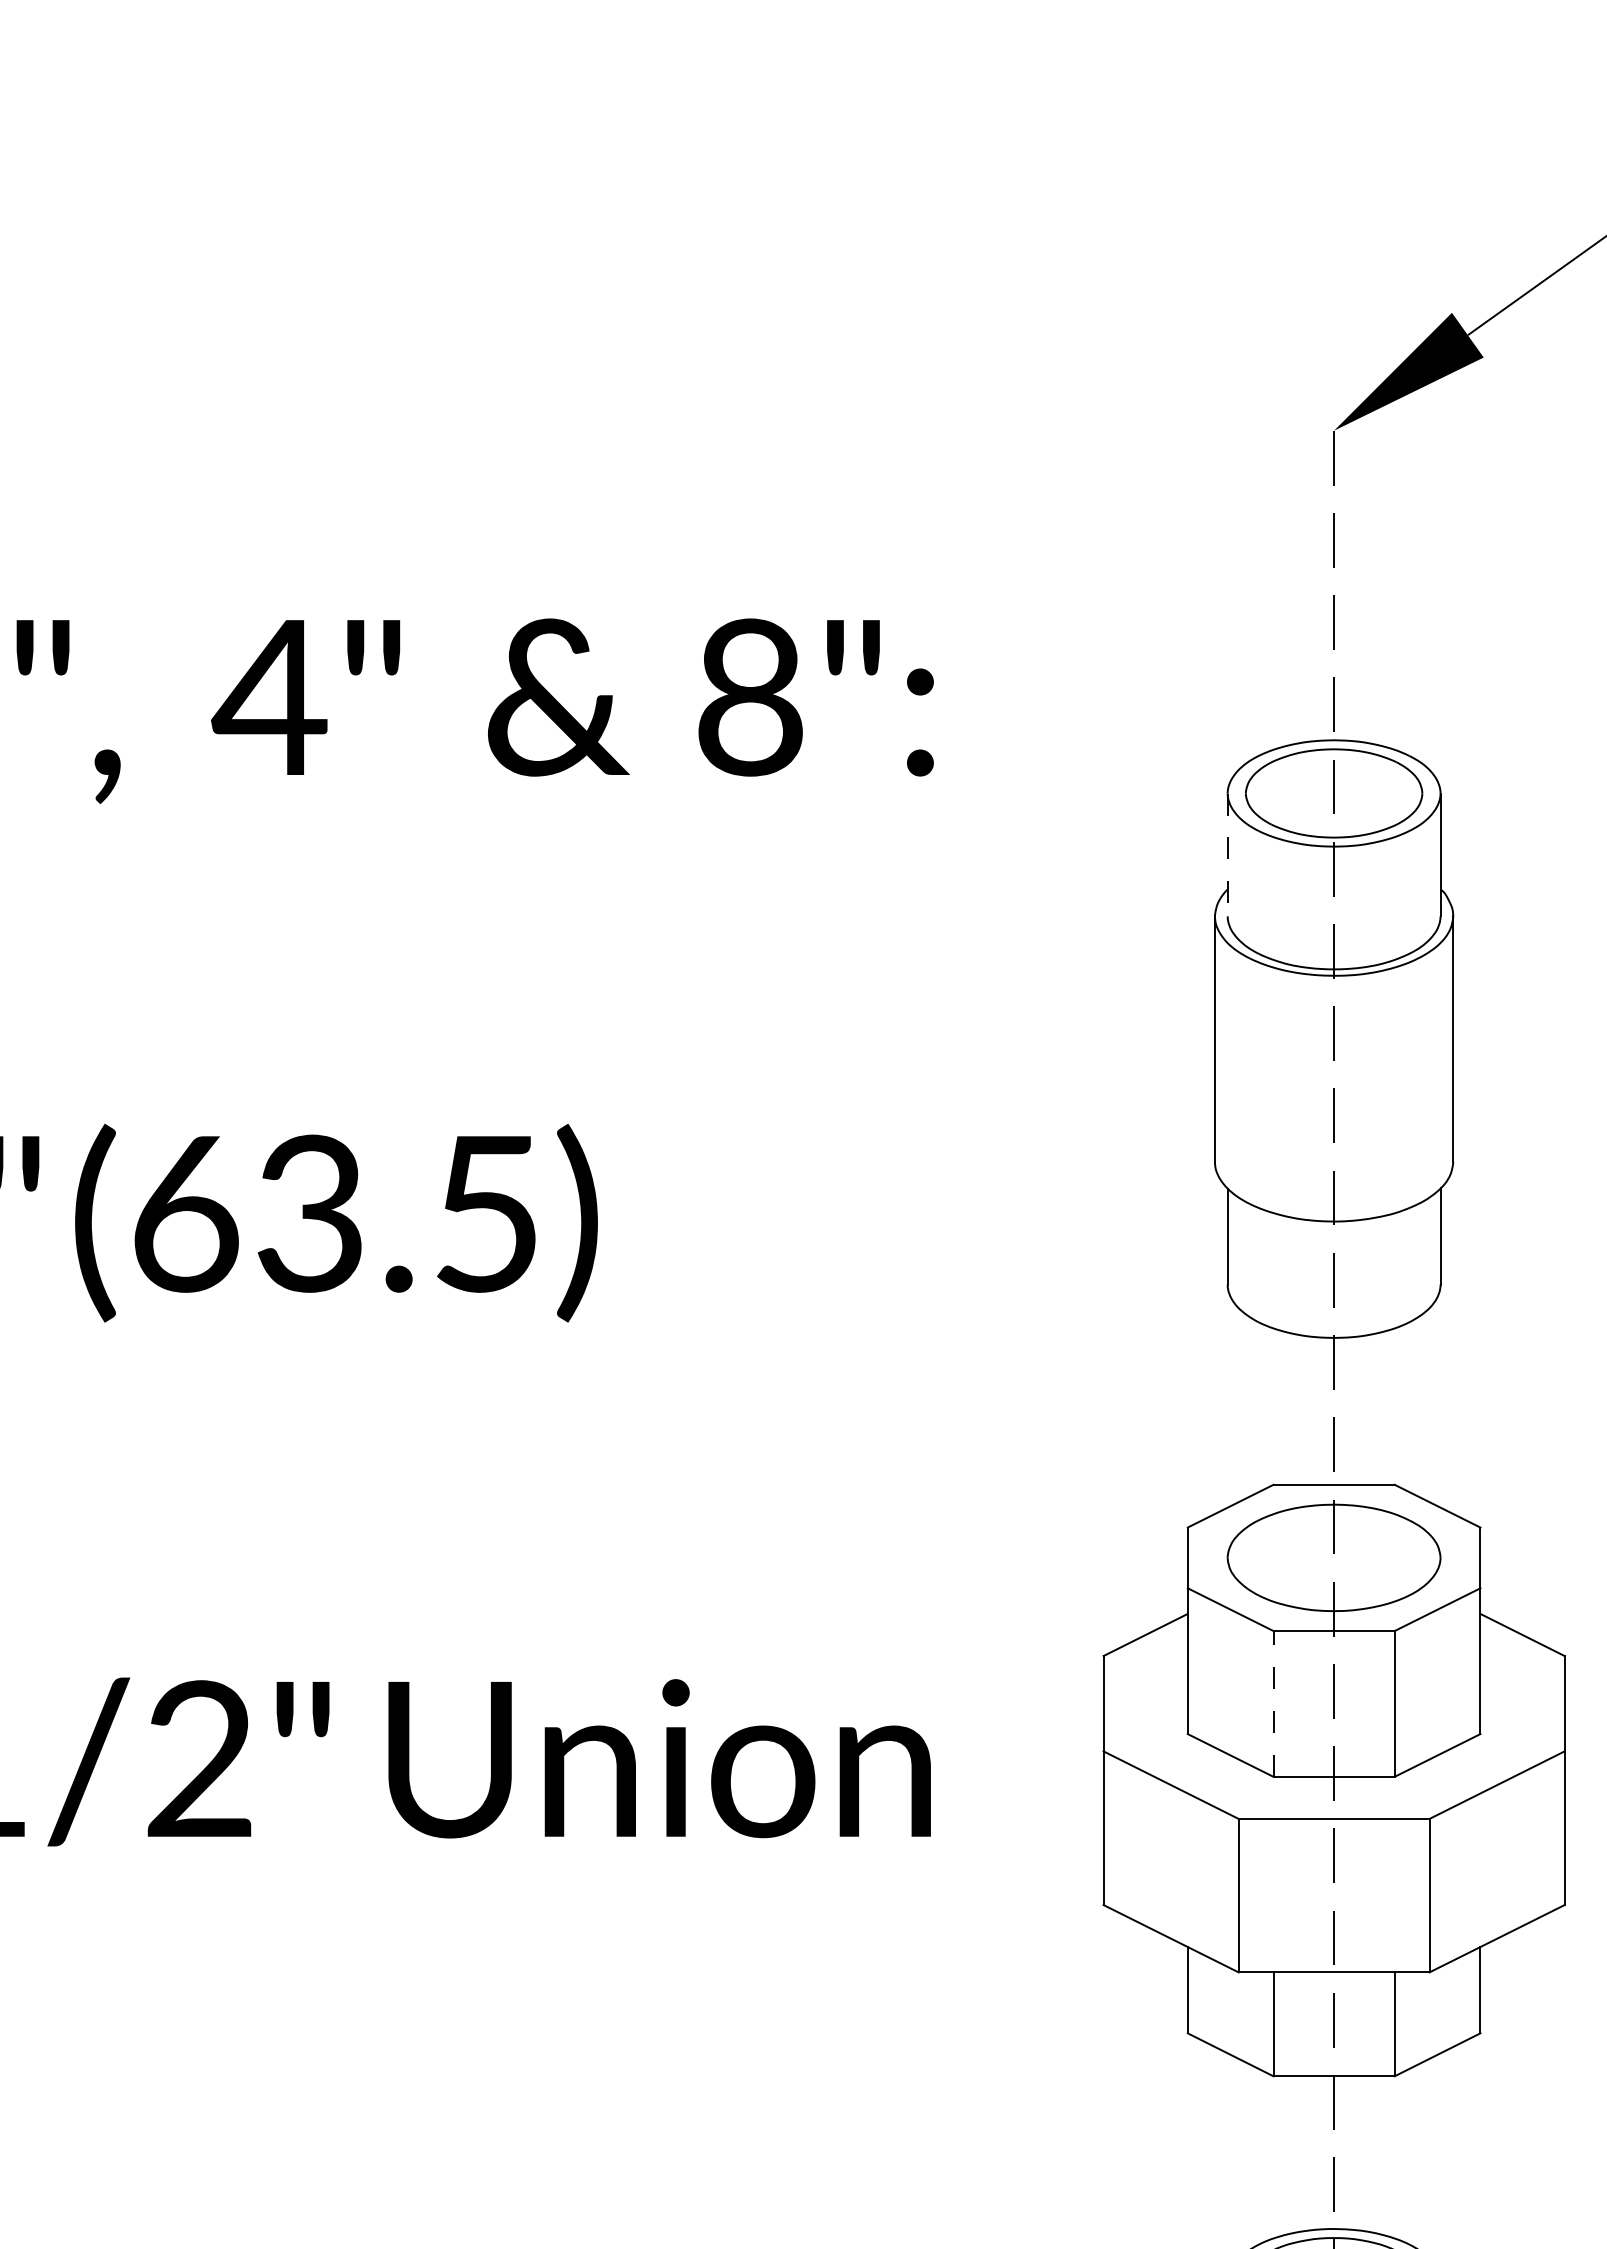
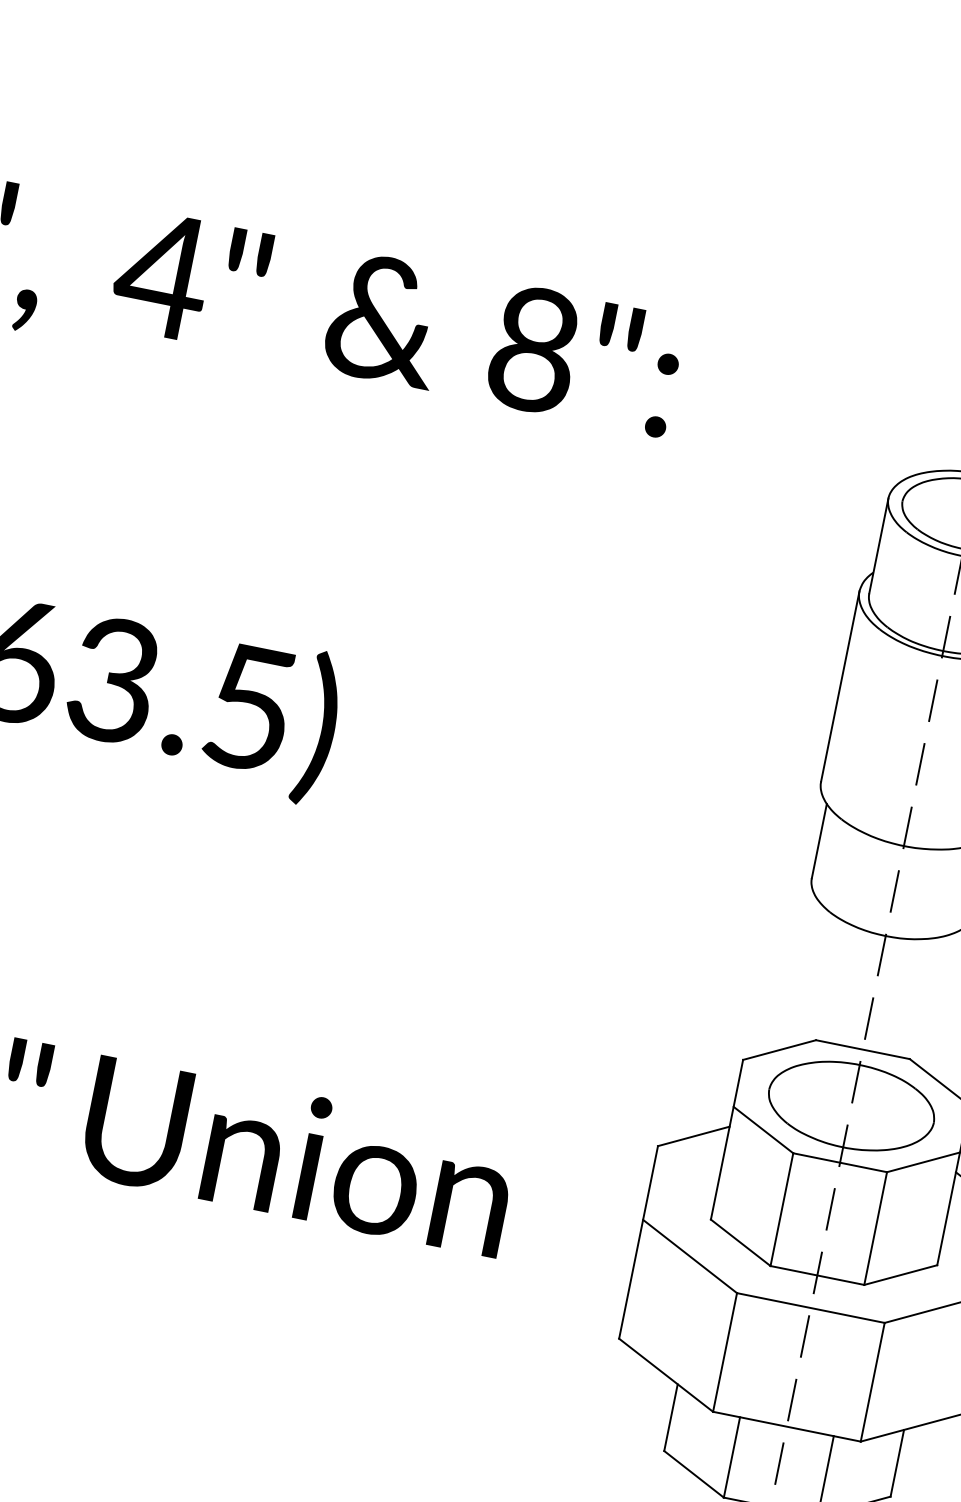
line: (1227, 855) -> (878, 546), dashed -> solid
line: (1273, 1703) -> (781, 1209), dashed -> solid

